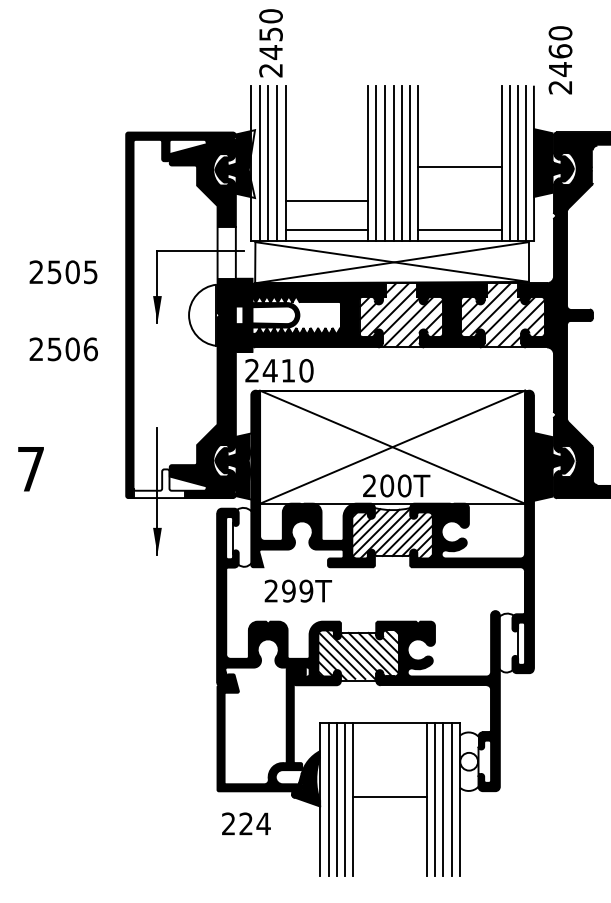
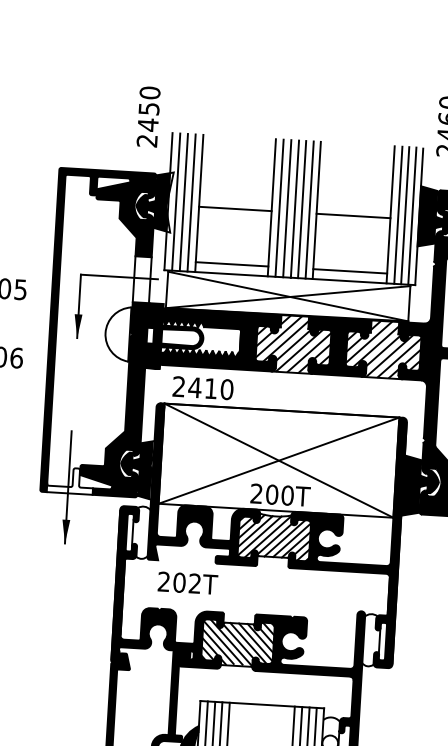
text: (270, 43) -> (148, 117), moved
line: (326, 201) -> (235, 209), moved
text: (279, 370) -> (203, 387), moved
text: (297, 590) -> (187, 582), 299T -> 202T

